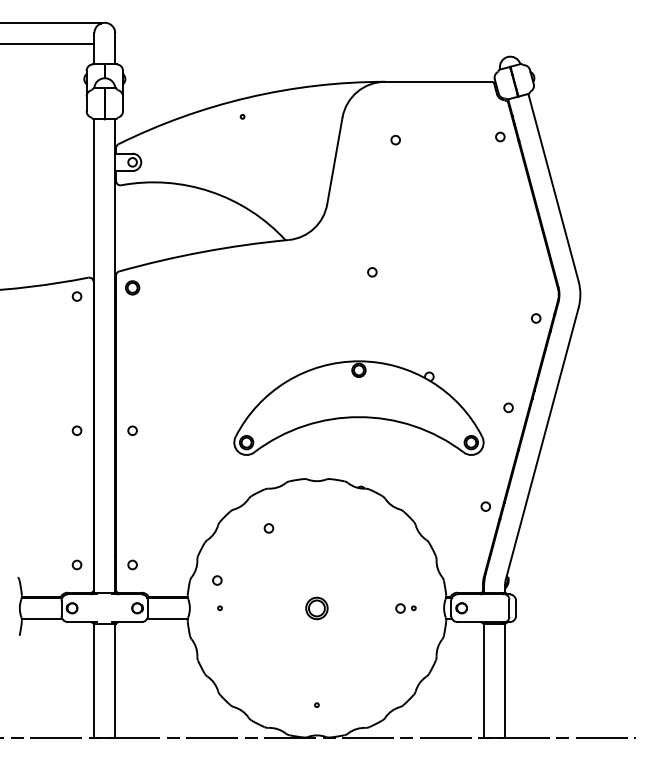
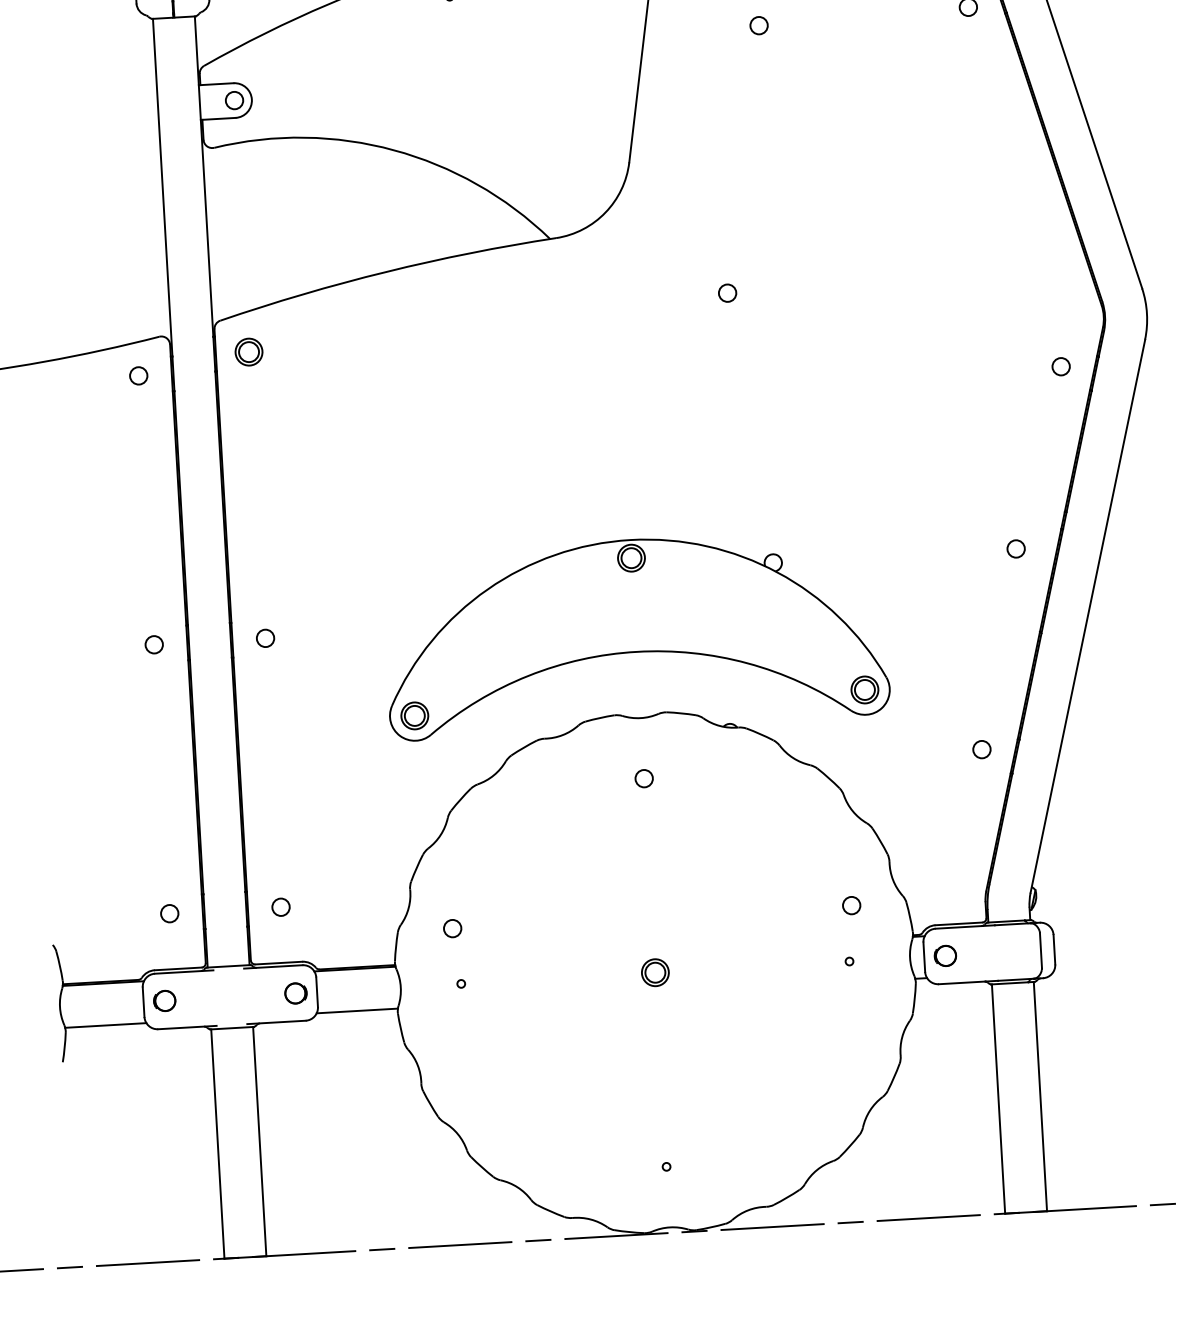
part: (358, 407) -> (634, 632), moved
circle: (268, 528) -> (643, 778), moved
circle: (316, 607) -> (654, 971), size x0.62
circle: (400, 608) -> (851, 905), moved

